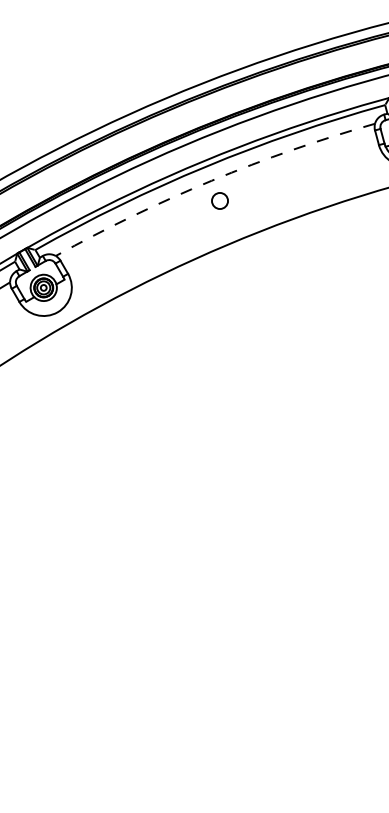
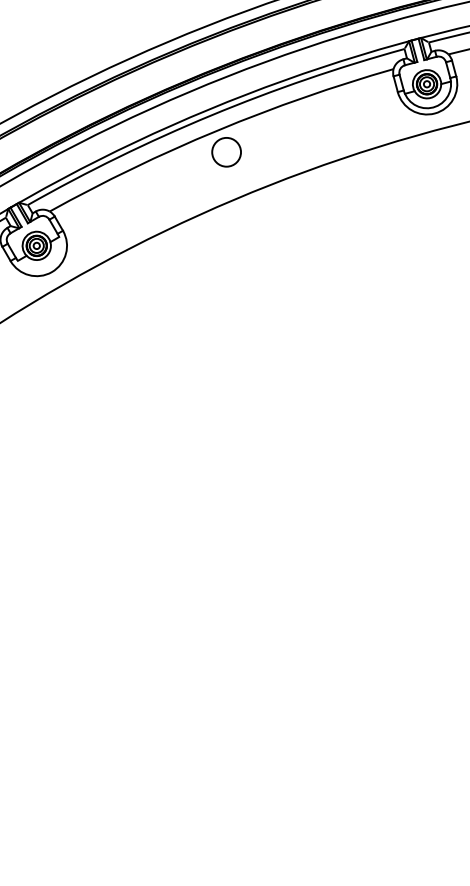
arc: (211, 180) -> (217, 130), dashed -> solid
circle: (219, 200) -> (226, 151), size x1.67

